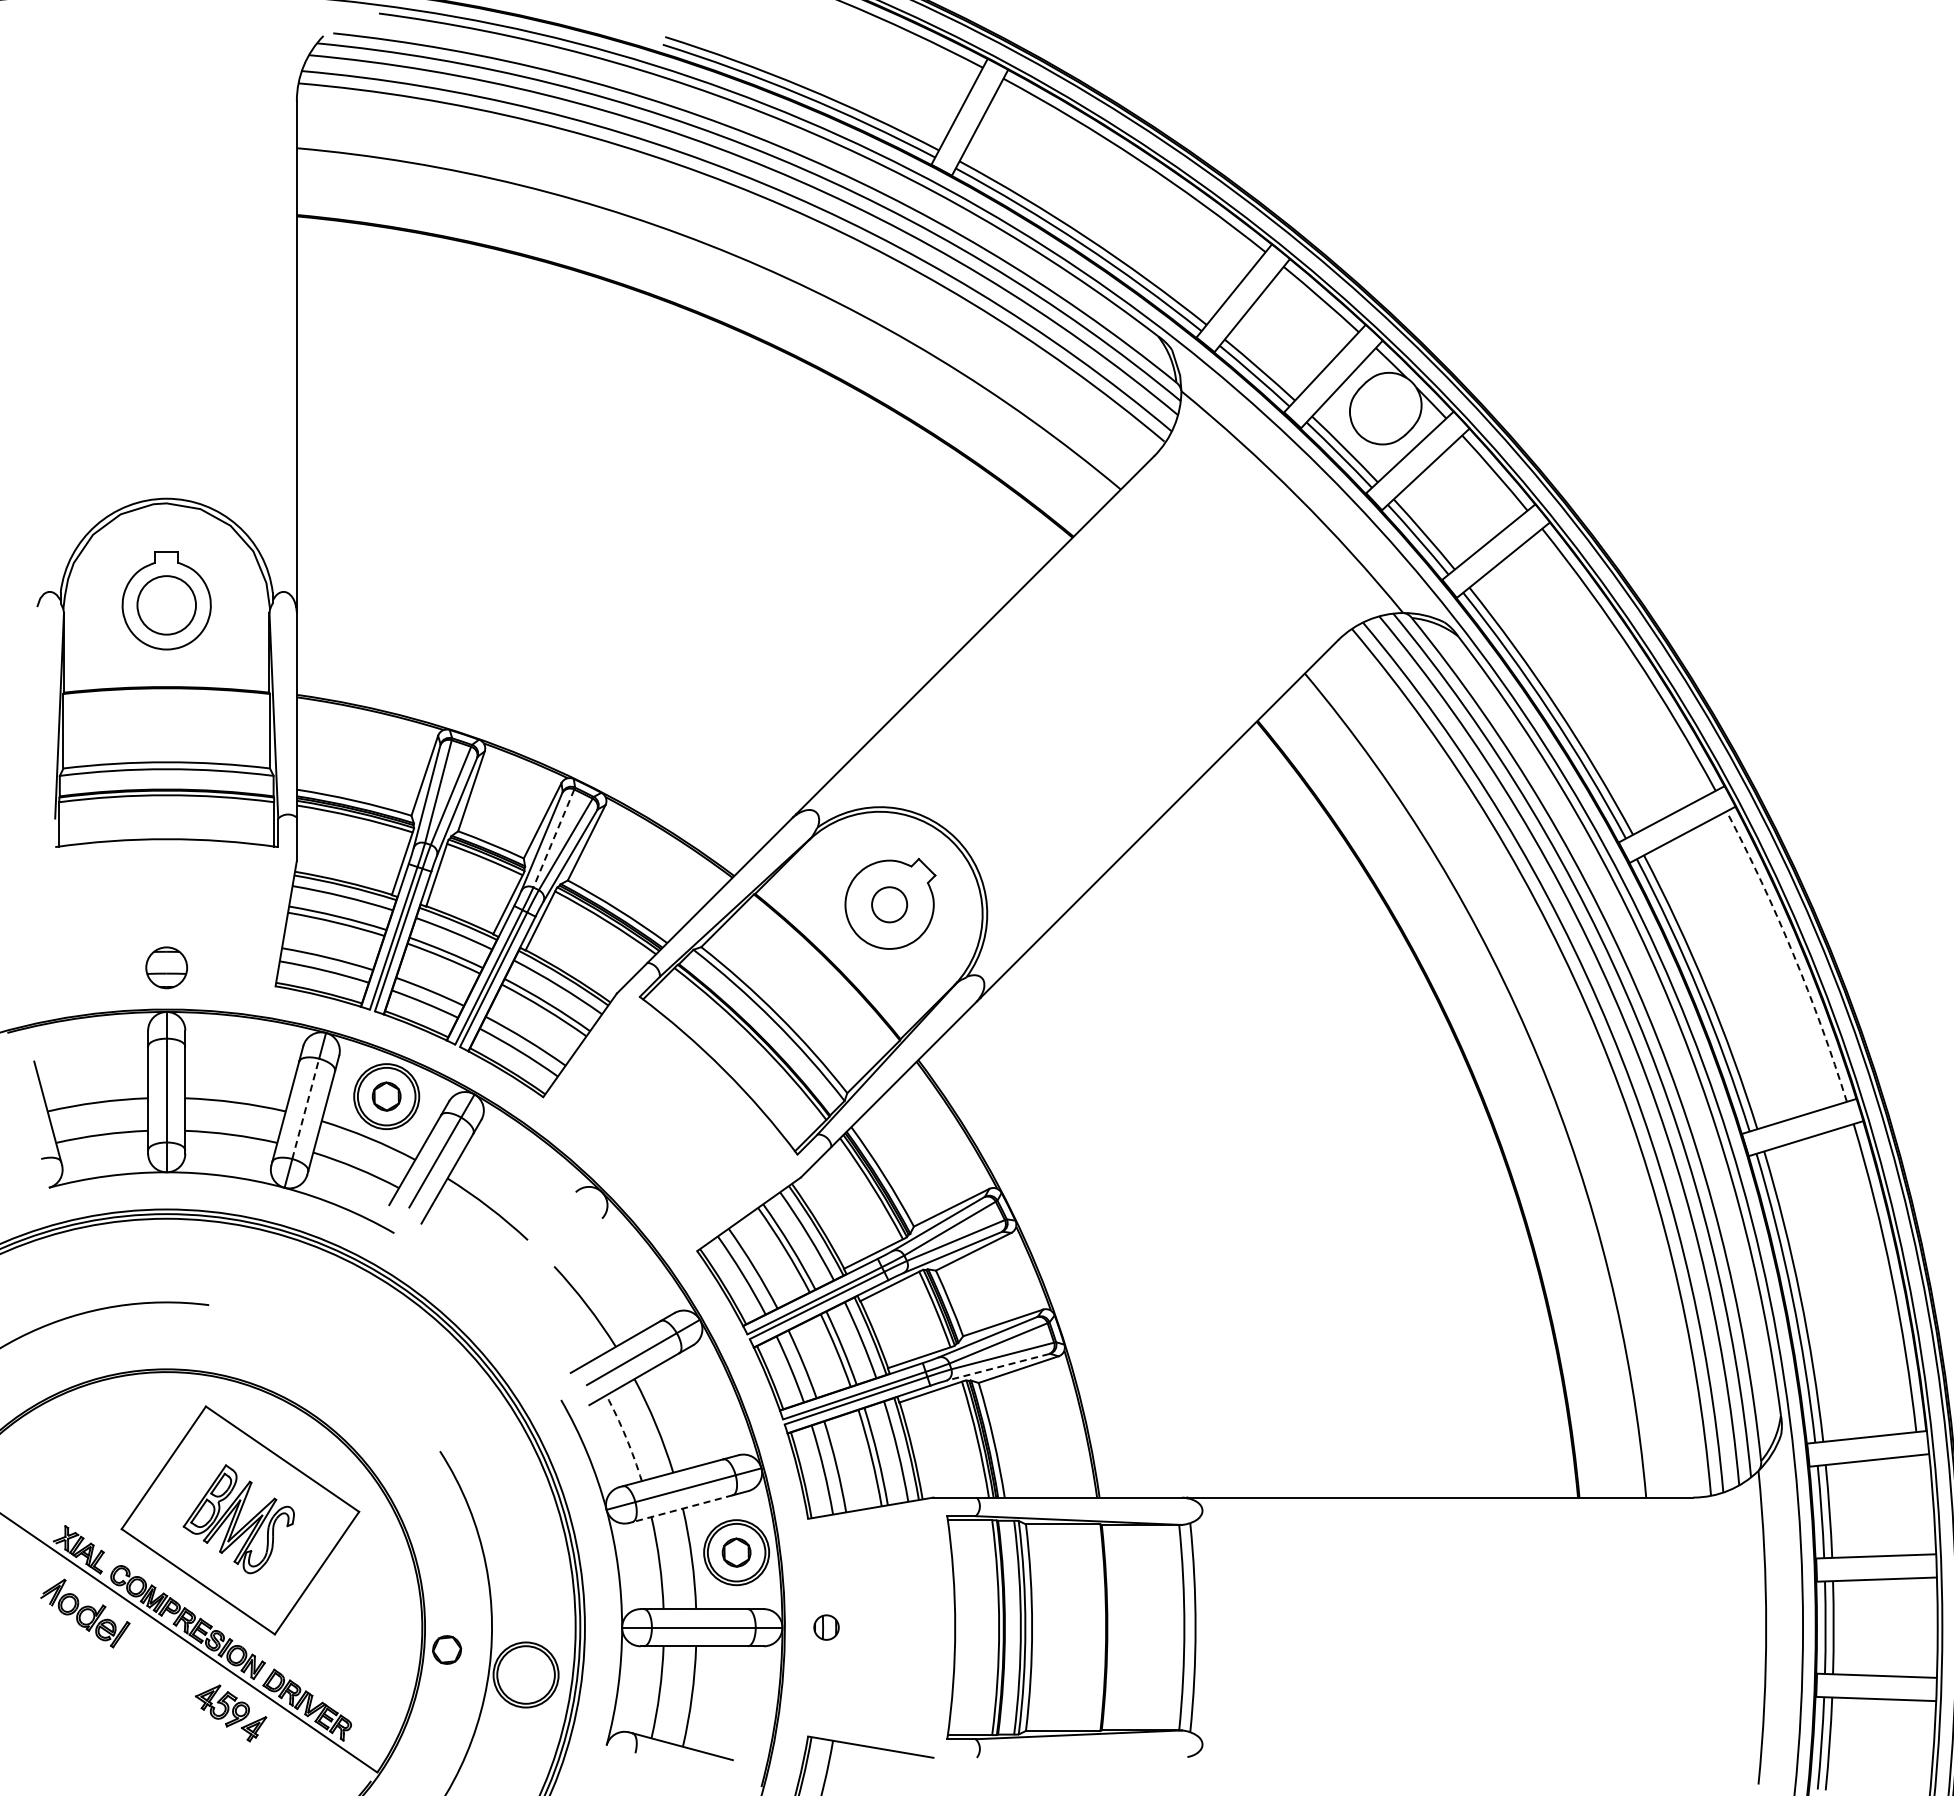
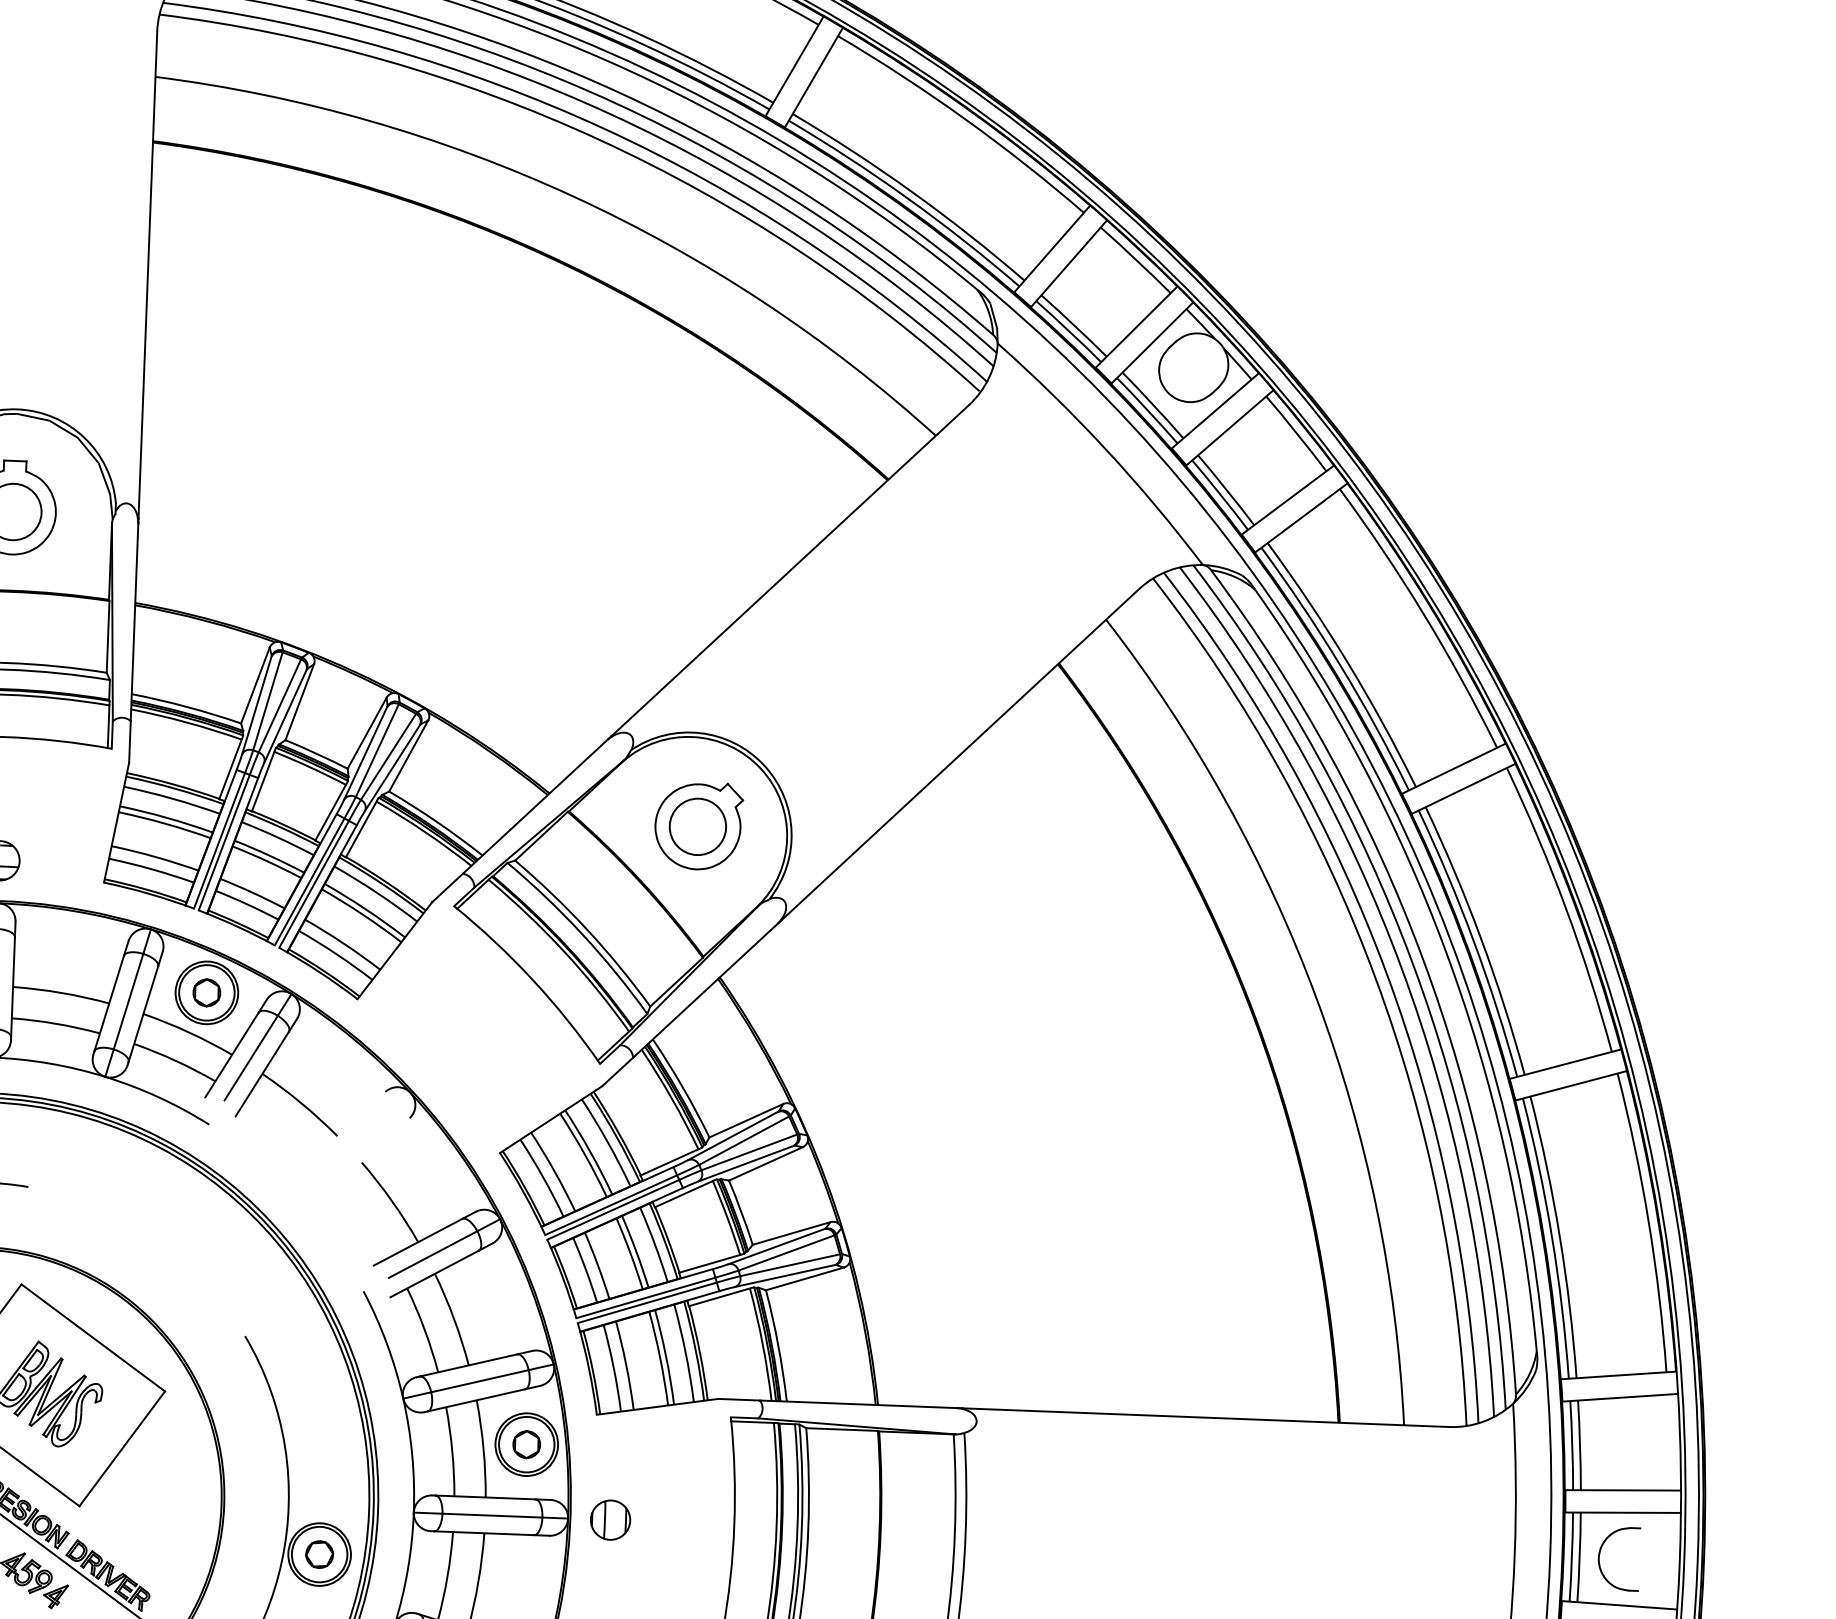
line: (554, 837) -> (377, 749), dashed -> solid
circle: (889, 904) -> (697, 826), size x1.67
arc: (1793, 953) -> (1565, 907), dashed -> solid
line: (305, 1108) -> (128, 1001), dashed -> solid
line: (997, 1367) -> (784, 1276), dashed -> solid
arc: (626, 1437) -> (425, 1329), dashed -> solid
line: (682, 1508) -> (476, 1400), dashed -> solid
part: (1855, 1621) -> (1600, 1552), added
part: (826, 1627) -> (610, 1519), size x1.67
part: (447, 1649) -> (320, 1554), moved

